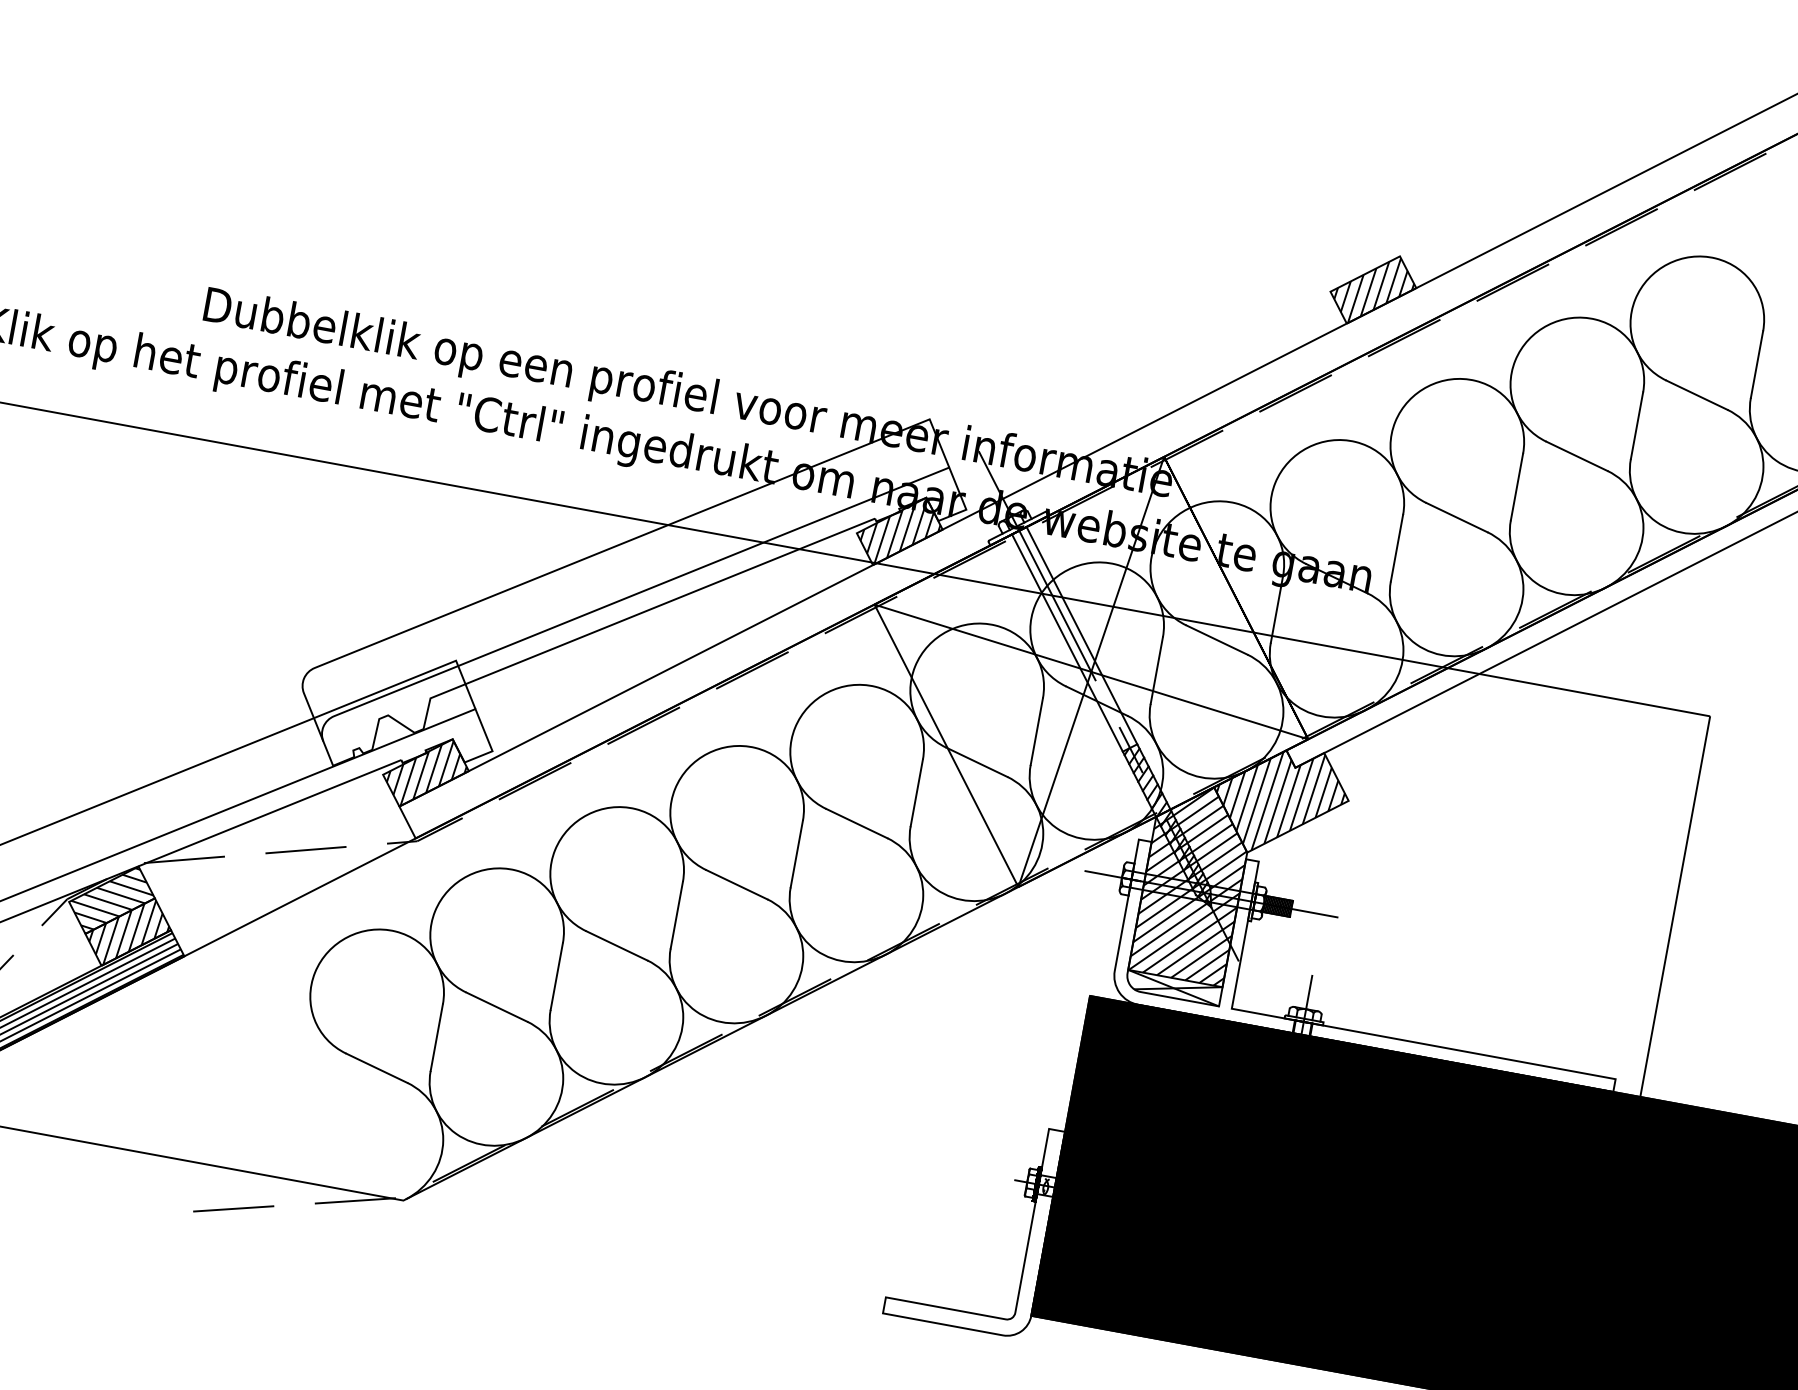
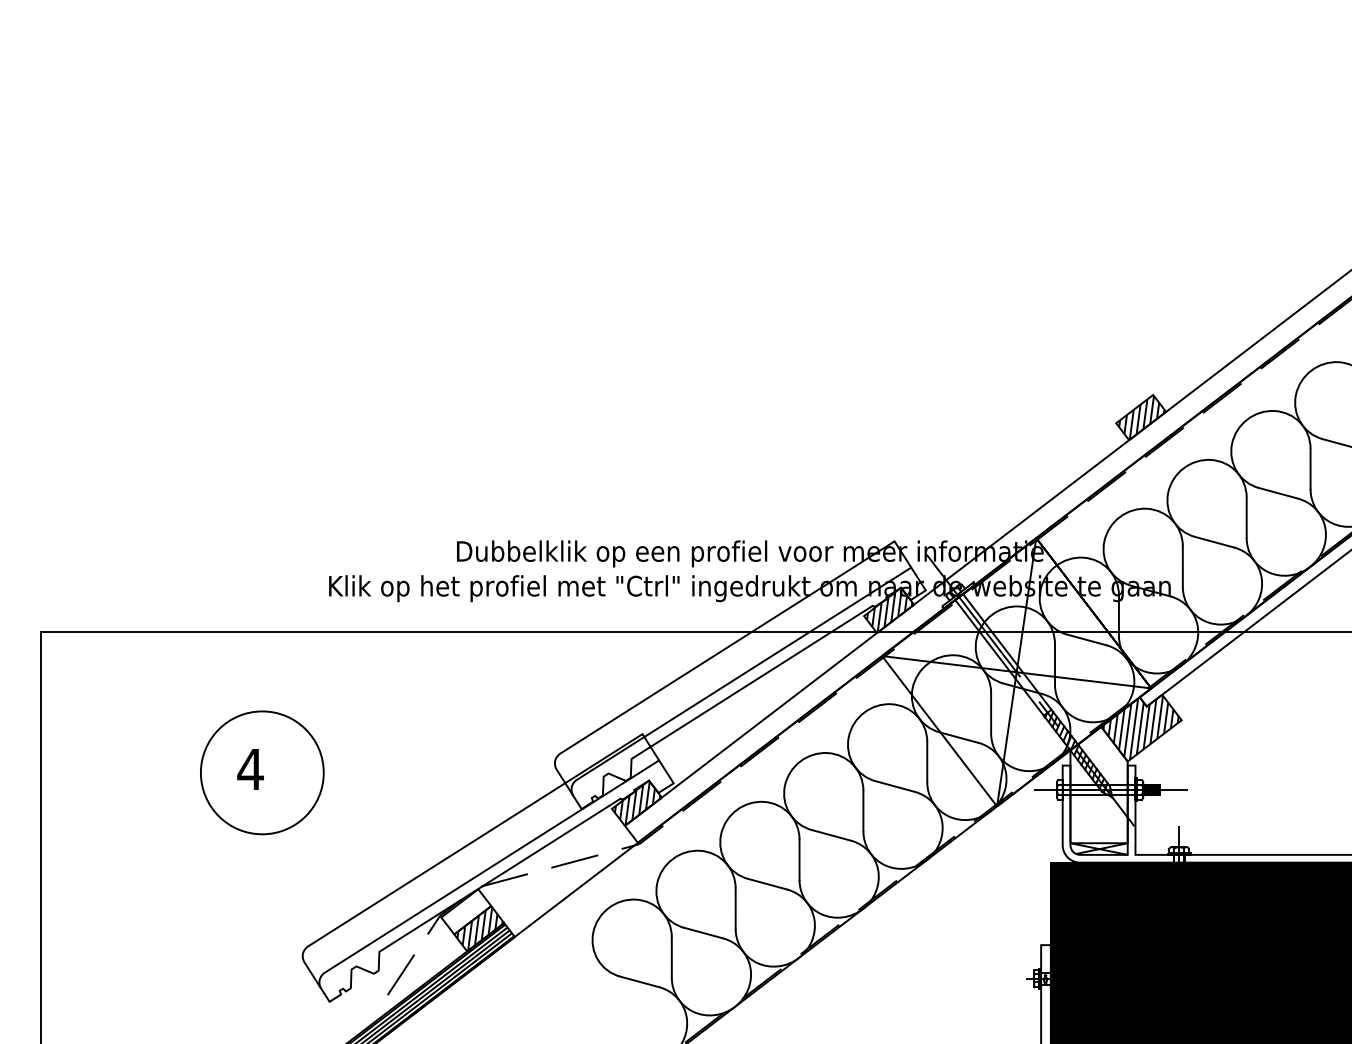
hatch: (1192, 881) -> (1098, 784), removed
hatch: (112, 898) -> (466, 910), removed

